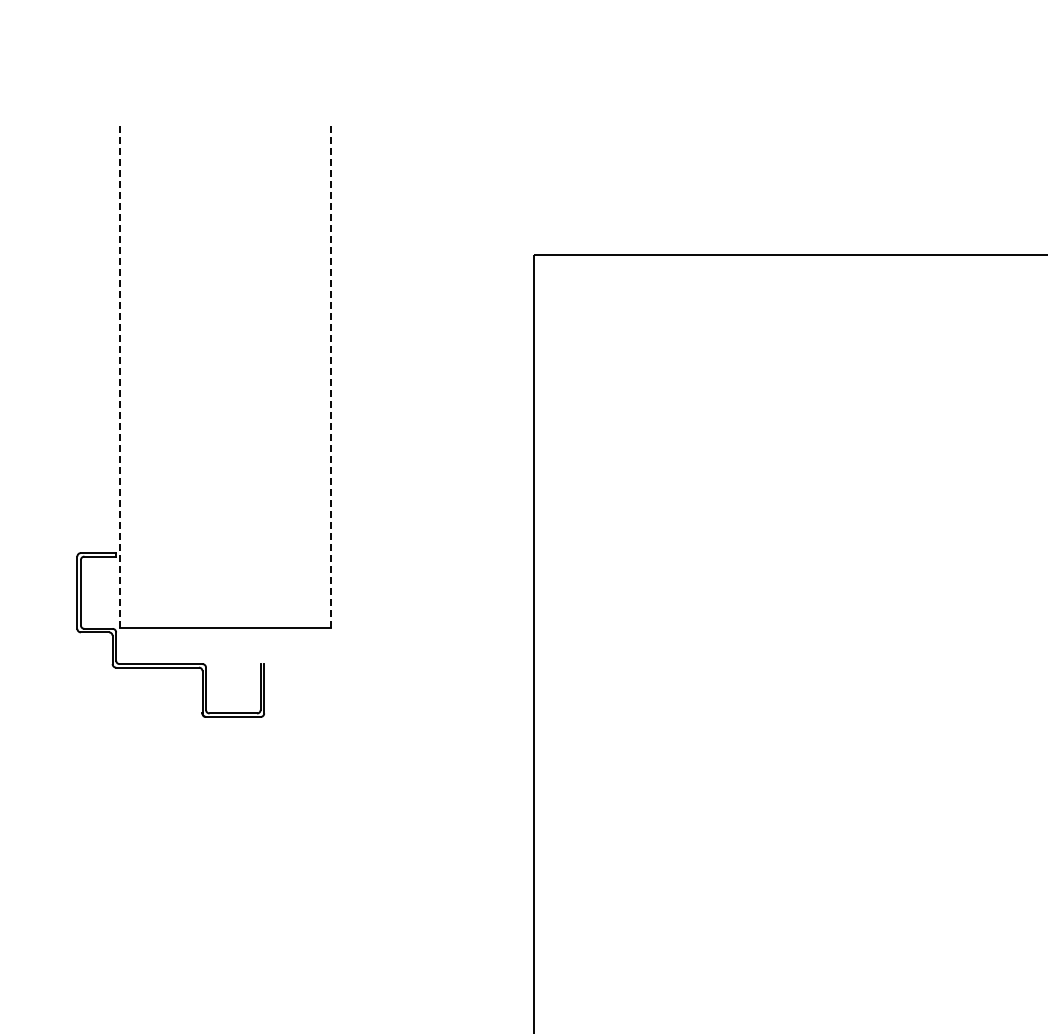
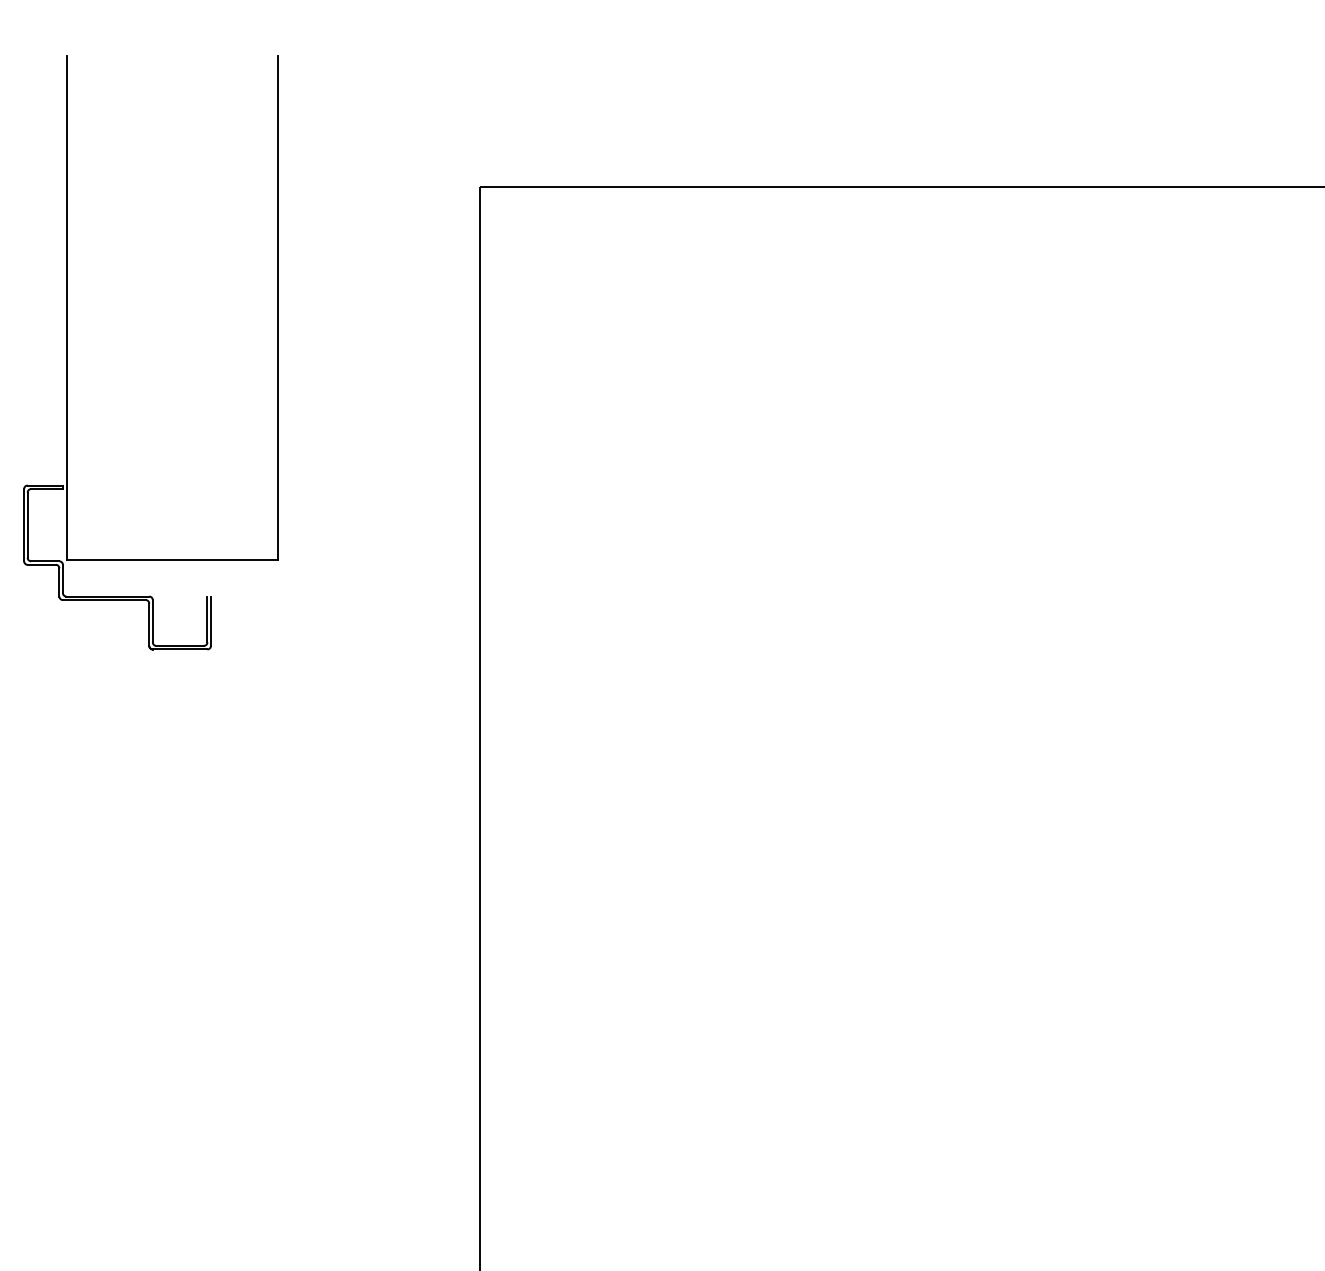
line: (119, 375) -> (66, 307), dashed -> solid
line: (331, 375) -> (278, 307), dashed -> solid

